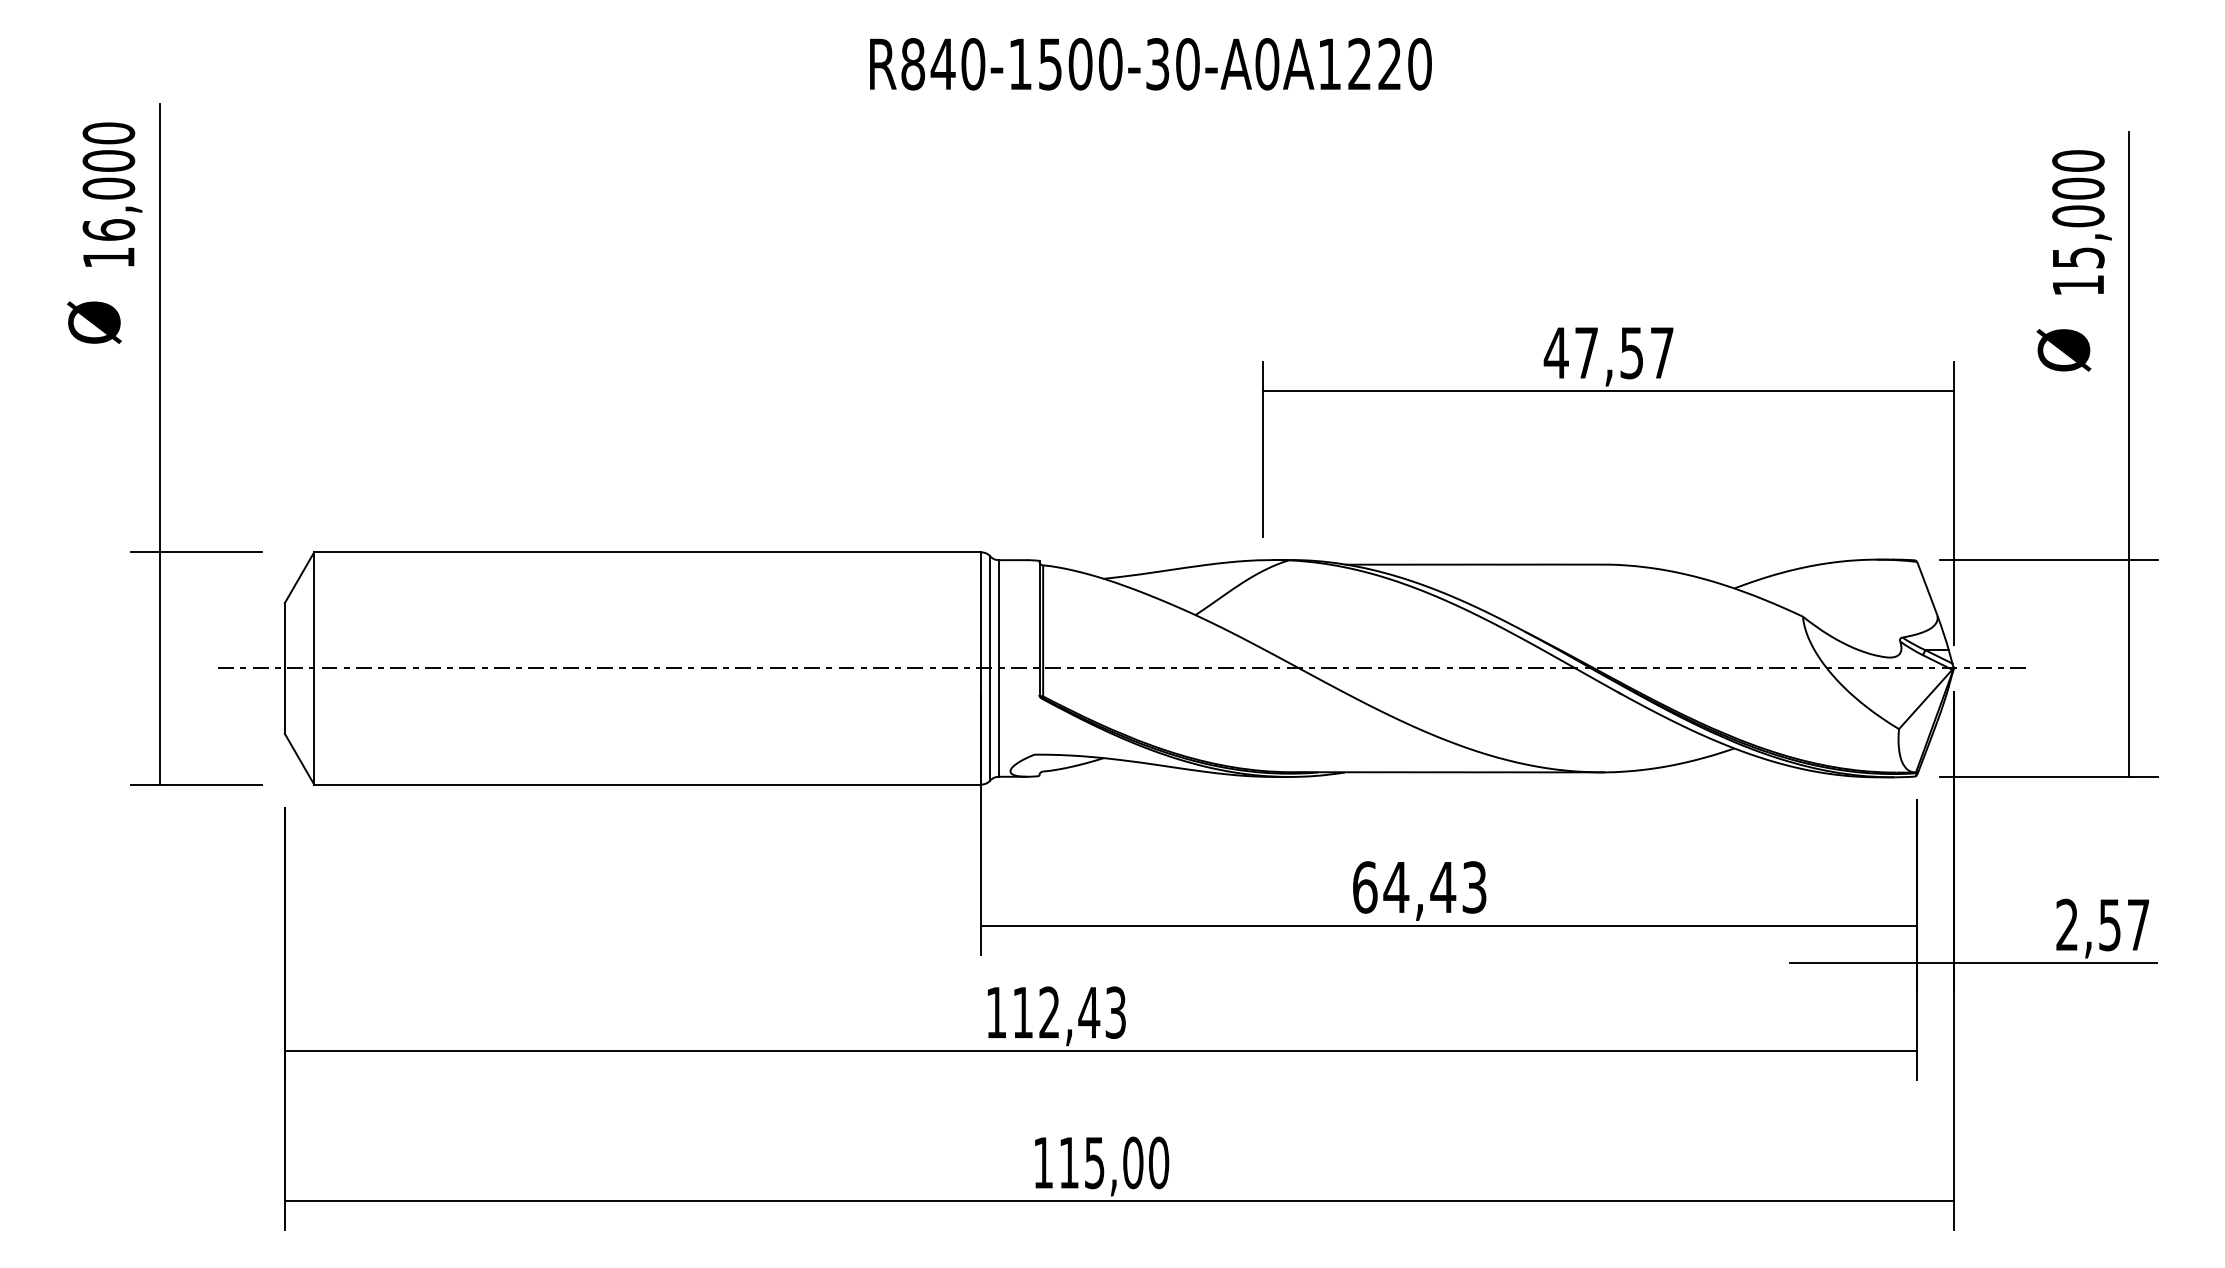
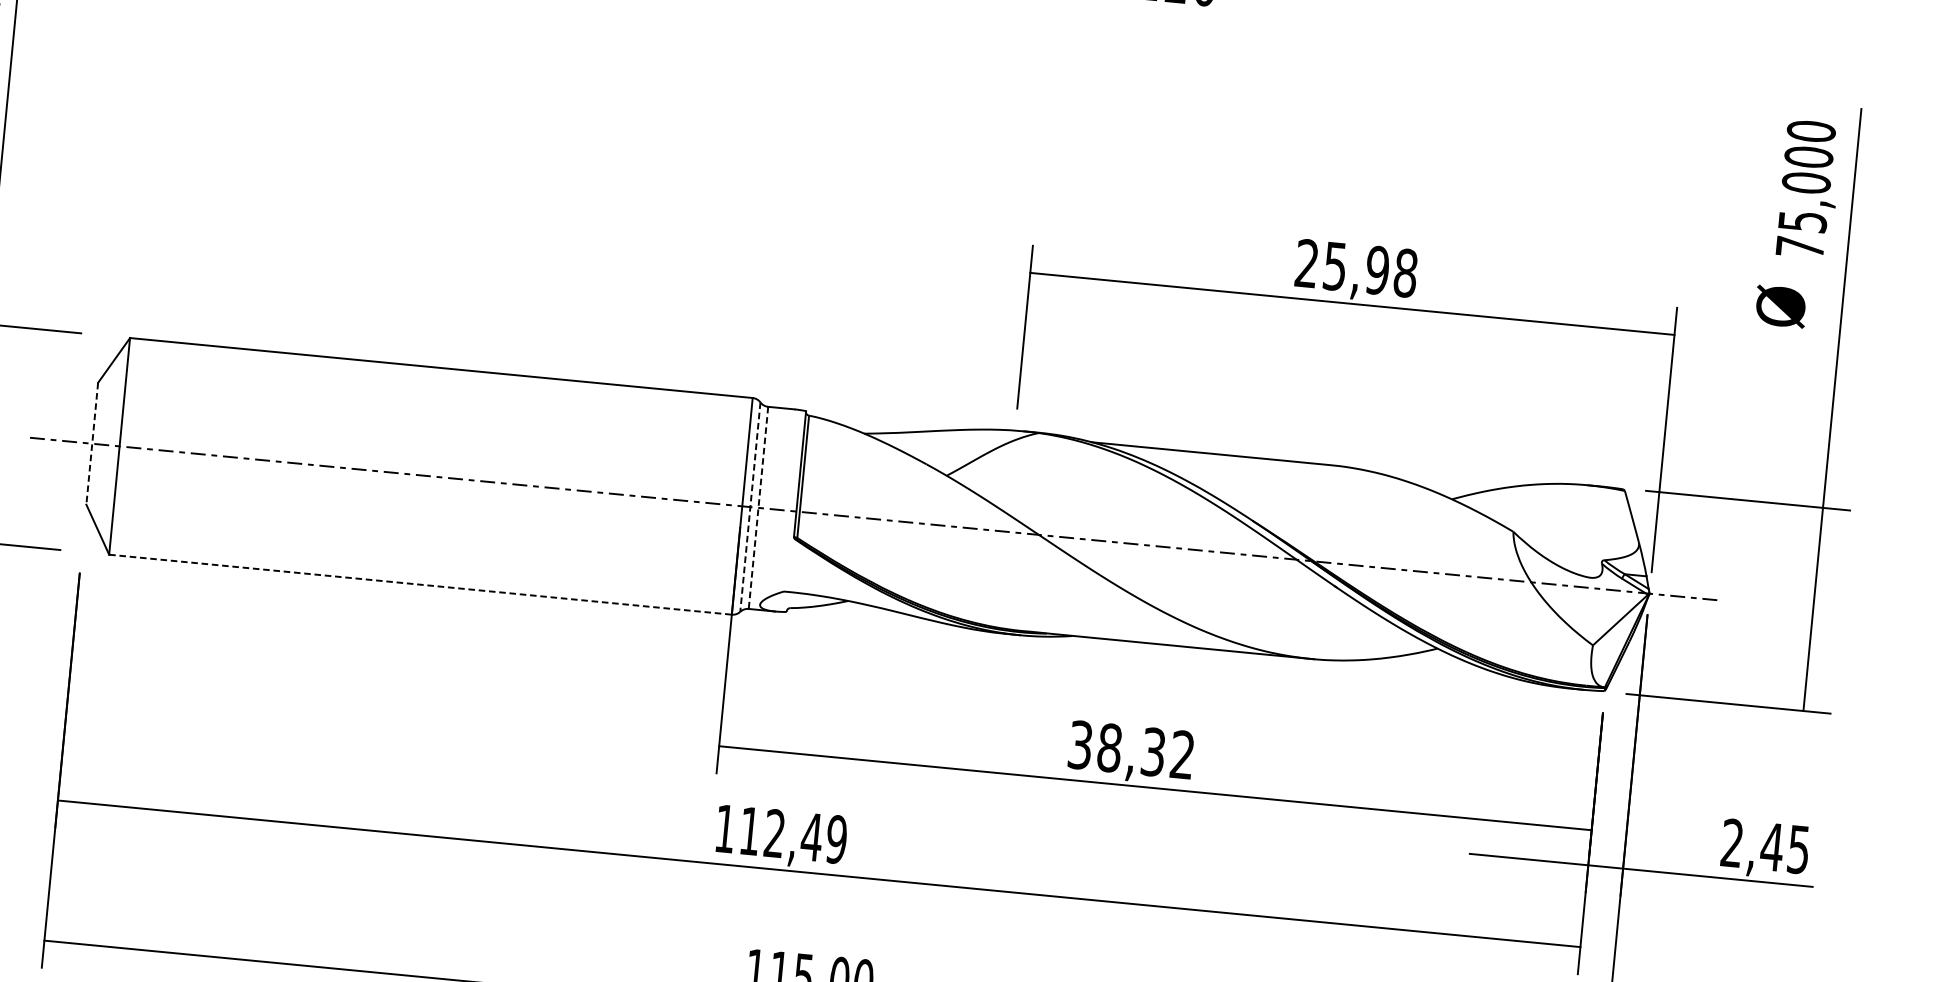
text: (2078, 285) -> (1800, 247), 15,000 -> 75,000
text: (1608, 352) -> (1355, 267), 47,57 -> 25,98
line: (284, 668) -> (91, 443), solid -> dashed
line: (990, 668) -> (750, 507), solid -> dashed
line: (998, 668) -> (758, 507), solid -> dashed
line: (647, 784) -> (420, 584), solid -> dashed
text: (1419, 887) -> (1131, 750), 64,43 -> 38,32
text: (2123, 925) -> (1784, 848), 2,57 -> 2,45
text: (1115, 1012) -> (836, 839), 112,43 -> 112,49

